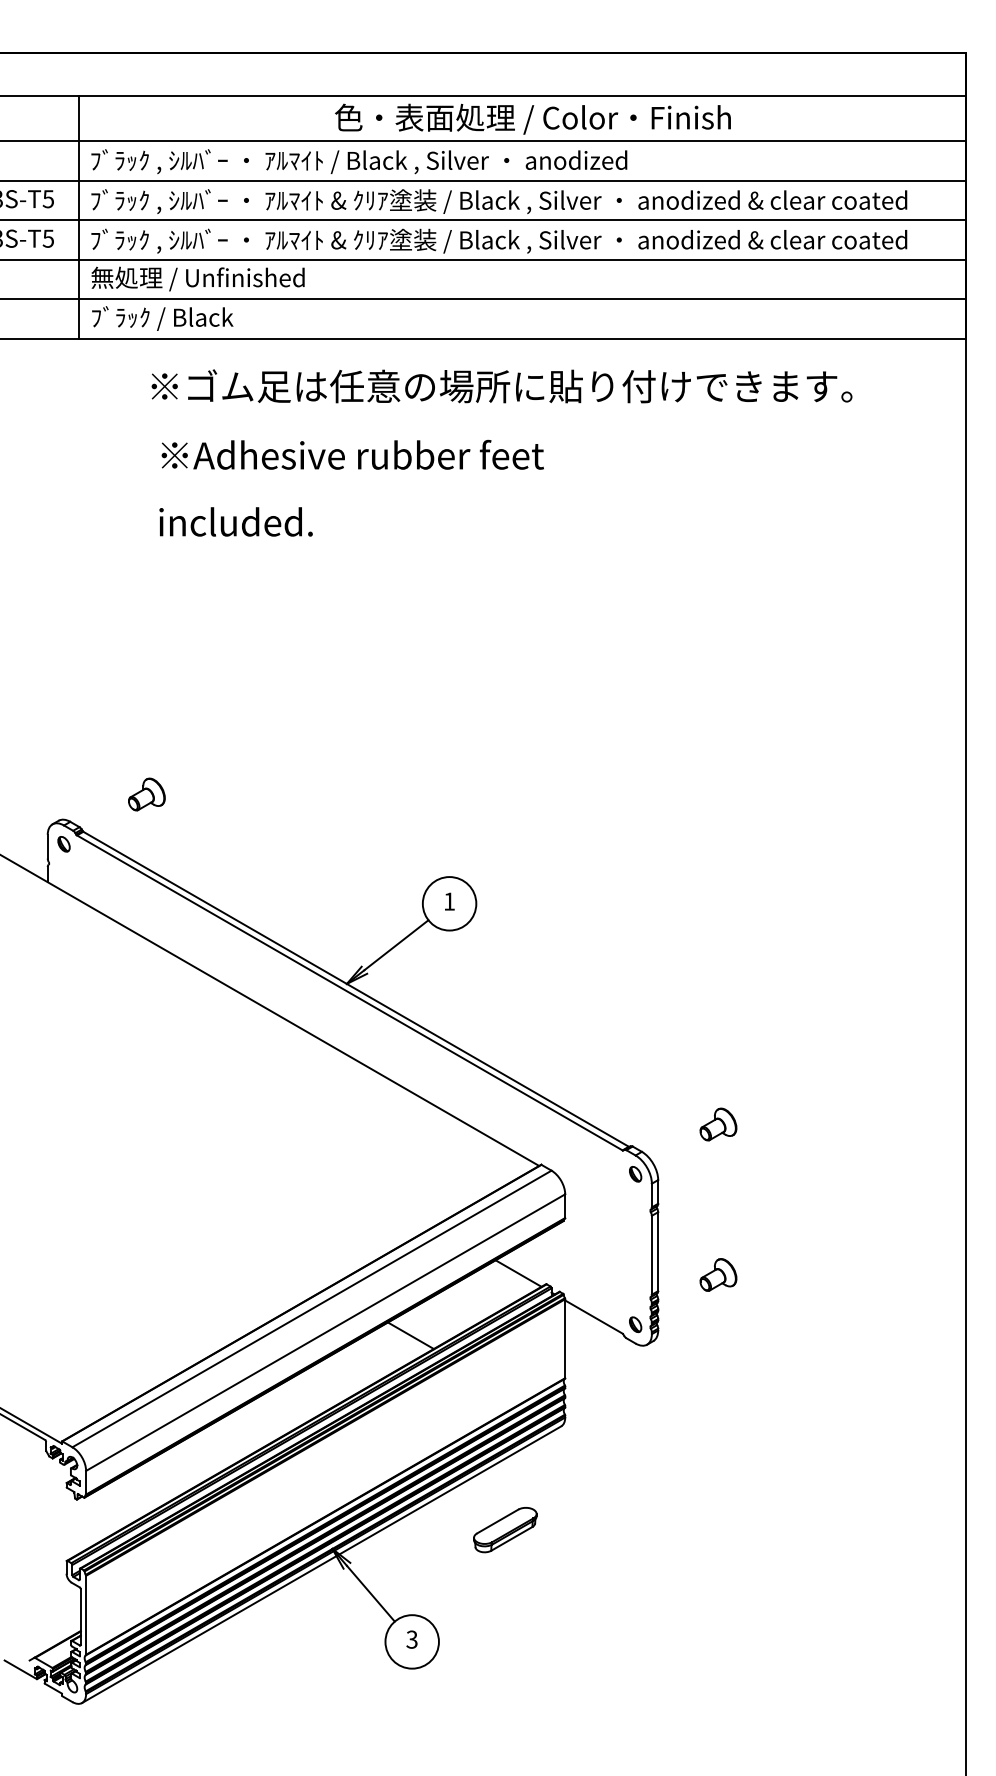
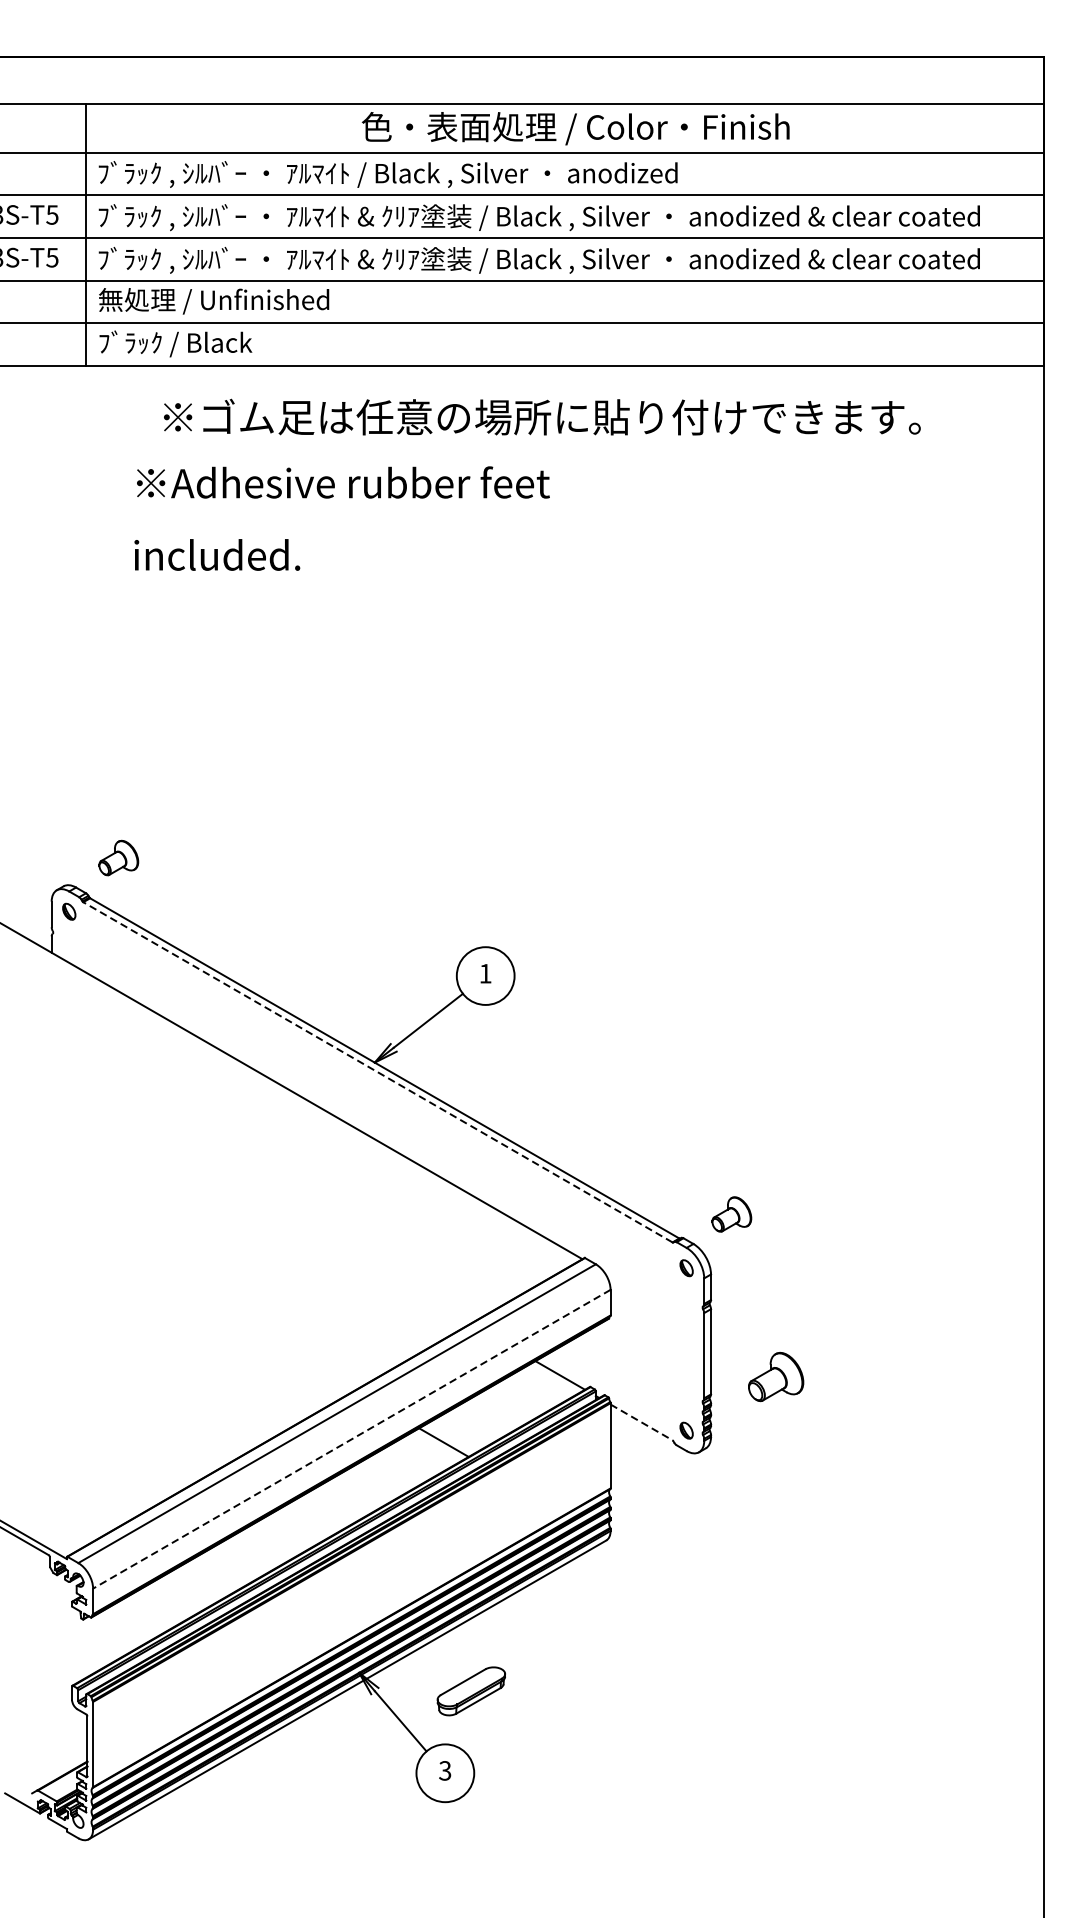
text: (351, 487) -> (341, 517), moved
part: (146, 794) -> (118, 858), moved
line: (349, 992) -> (377, 1071), solid -> dashed
part: (718, 1124) -> (731, 1214), moved
part: (718, 1274) -> (776, 1376), size x1.4
line: (594, 1317) -> (642, 1422), solid -> dashed
line: (325, 1332) -> (351, 1439), solid -> dashed
part: (505, 1530) -> (471, 1691), moved

